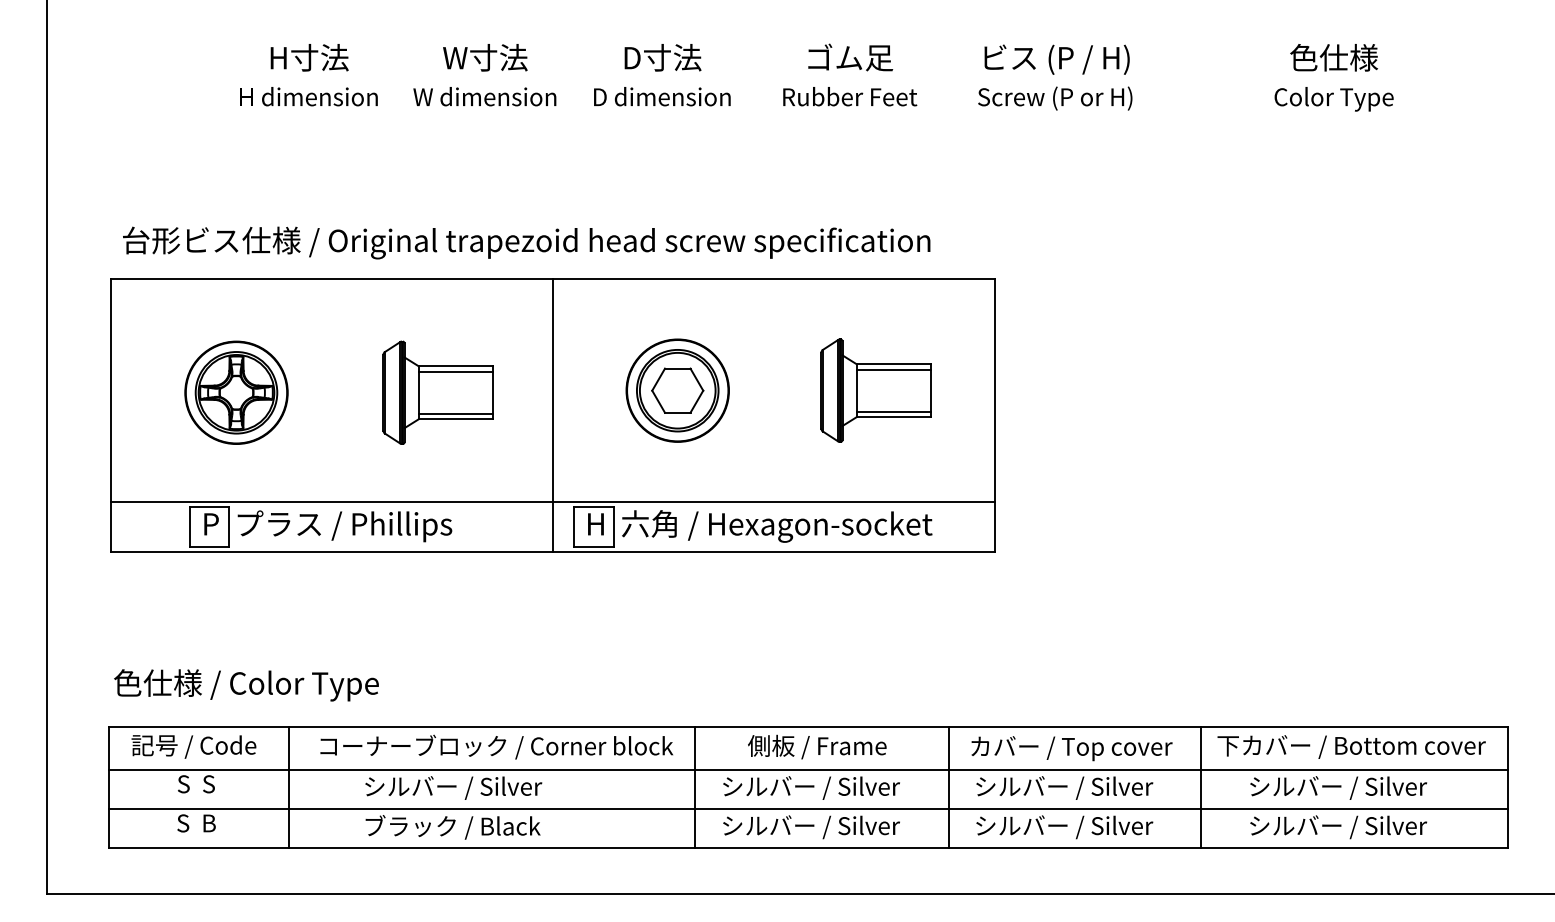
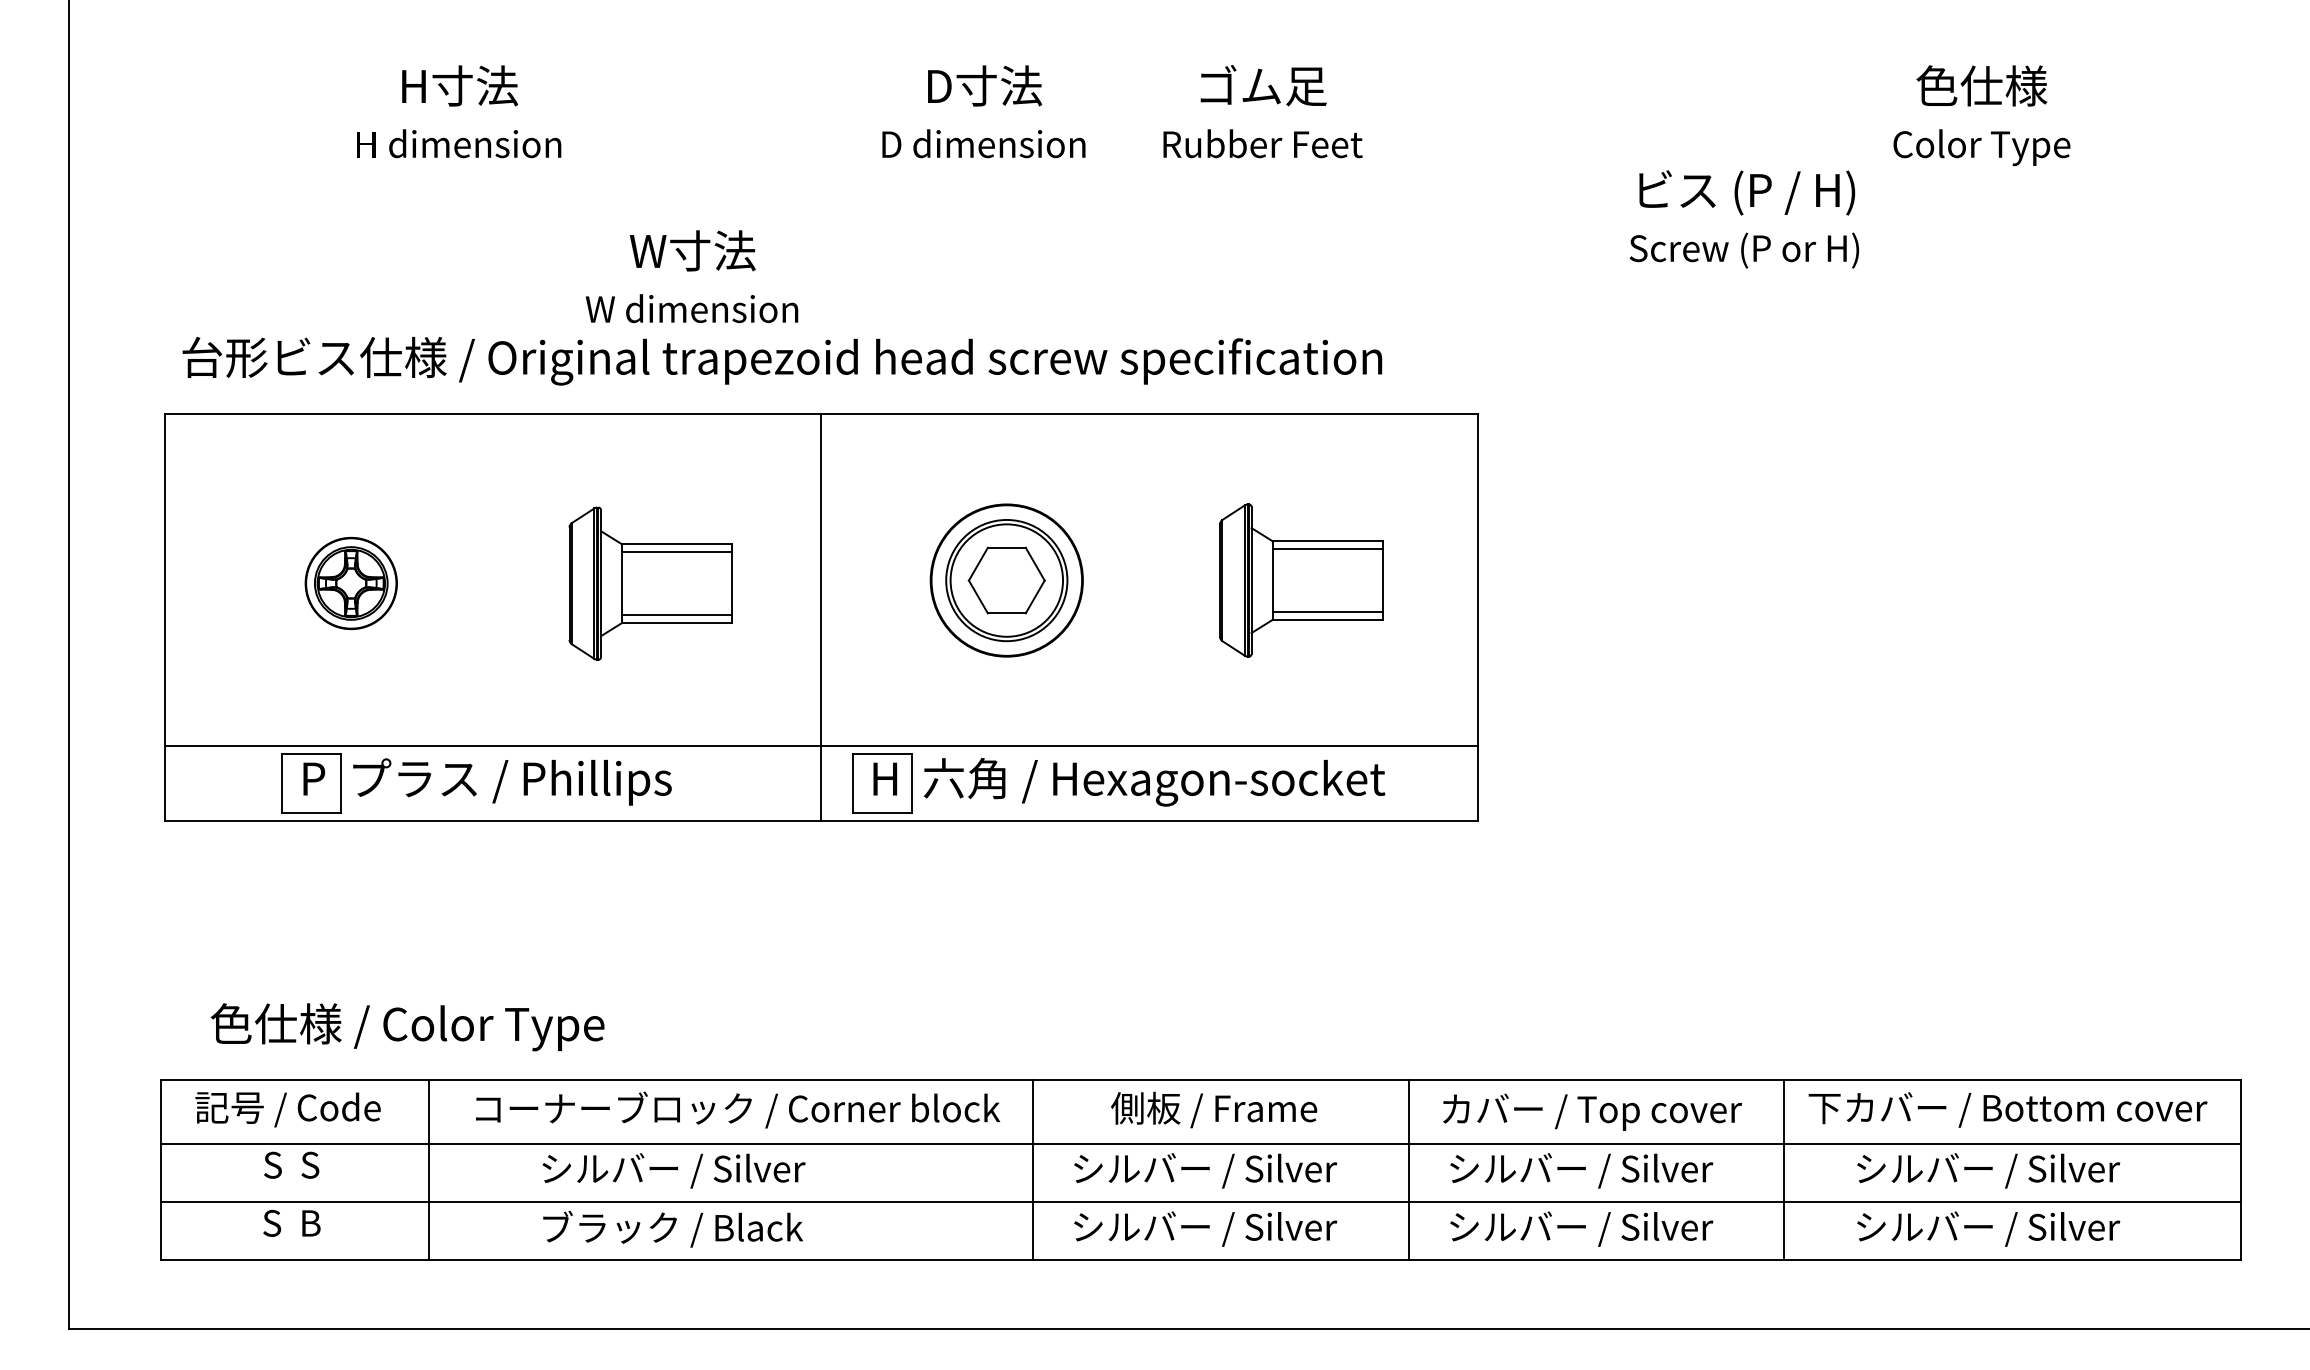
text: (484, 75) -> (691, 277), moved
text: (1055, 77) -> (1744, 219), moved
part: (236, 392) -> (351, 583), size x0.6
text: (246, 685) -> (407, 1027), moved

